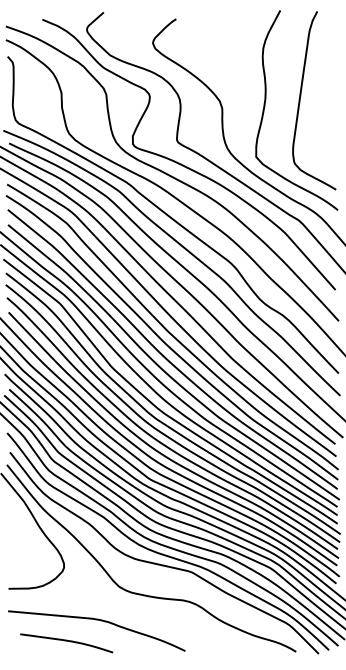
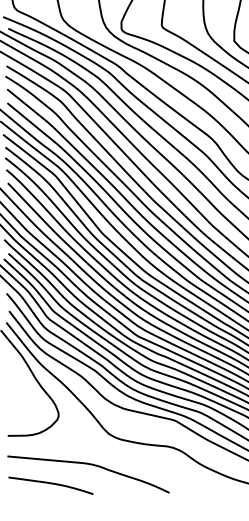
curve: (66, 641) -> (50, 484), moved

